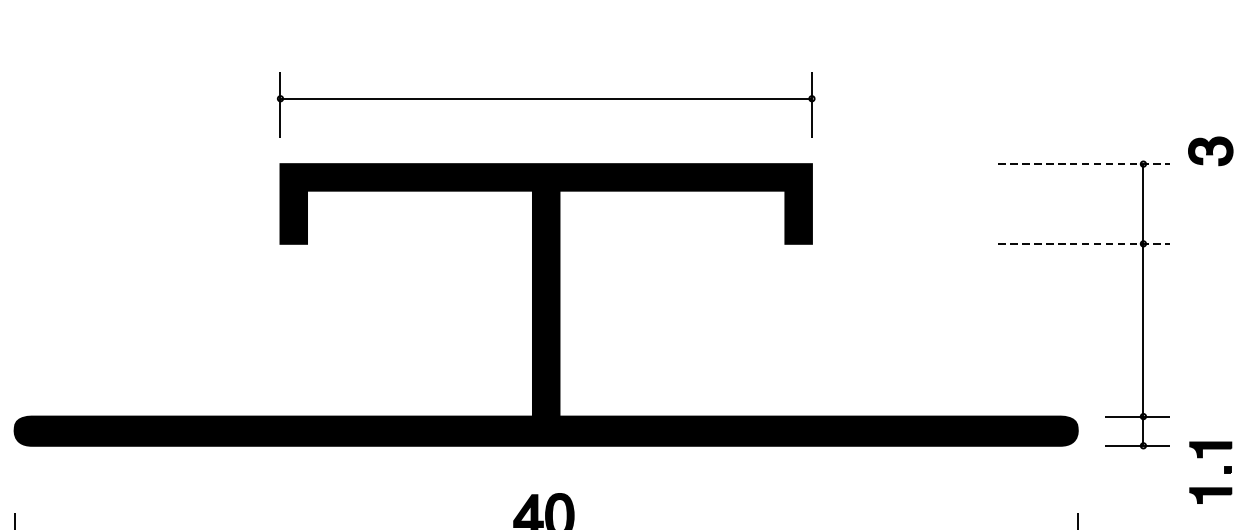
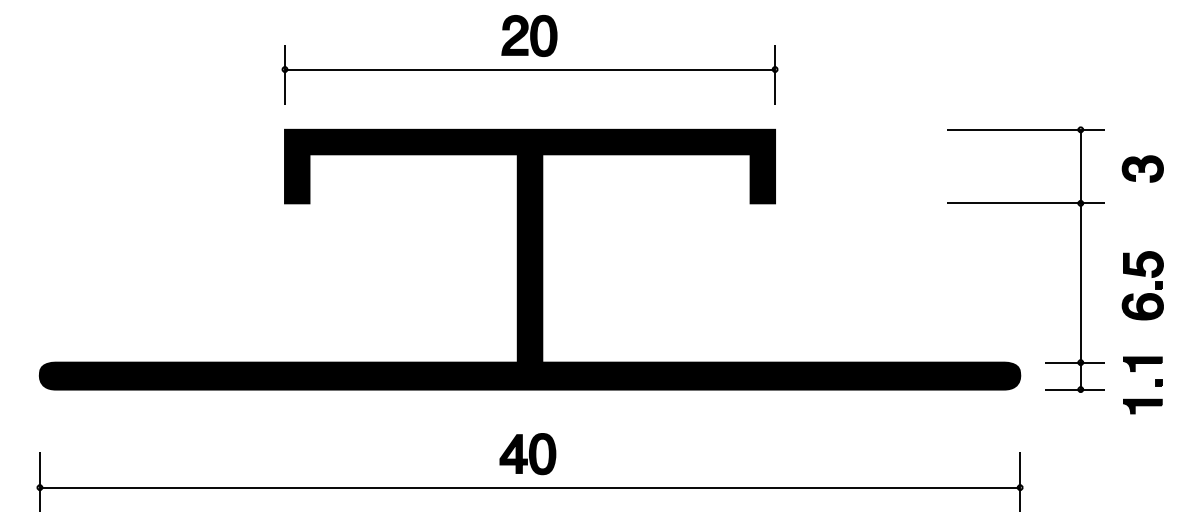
part: (545, 61) -> (529, 35), added
part: (1210, 150) -> (1142, 168), moved
line: (1084, 163) -> (1026, 129), dashed -> solid
line: (1084, 244) -> (1026, 203), dashed -> solid
part: (1212, 341) -> (1144, 293), added
part: (1224, 472) -> (1155, 385), moved

